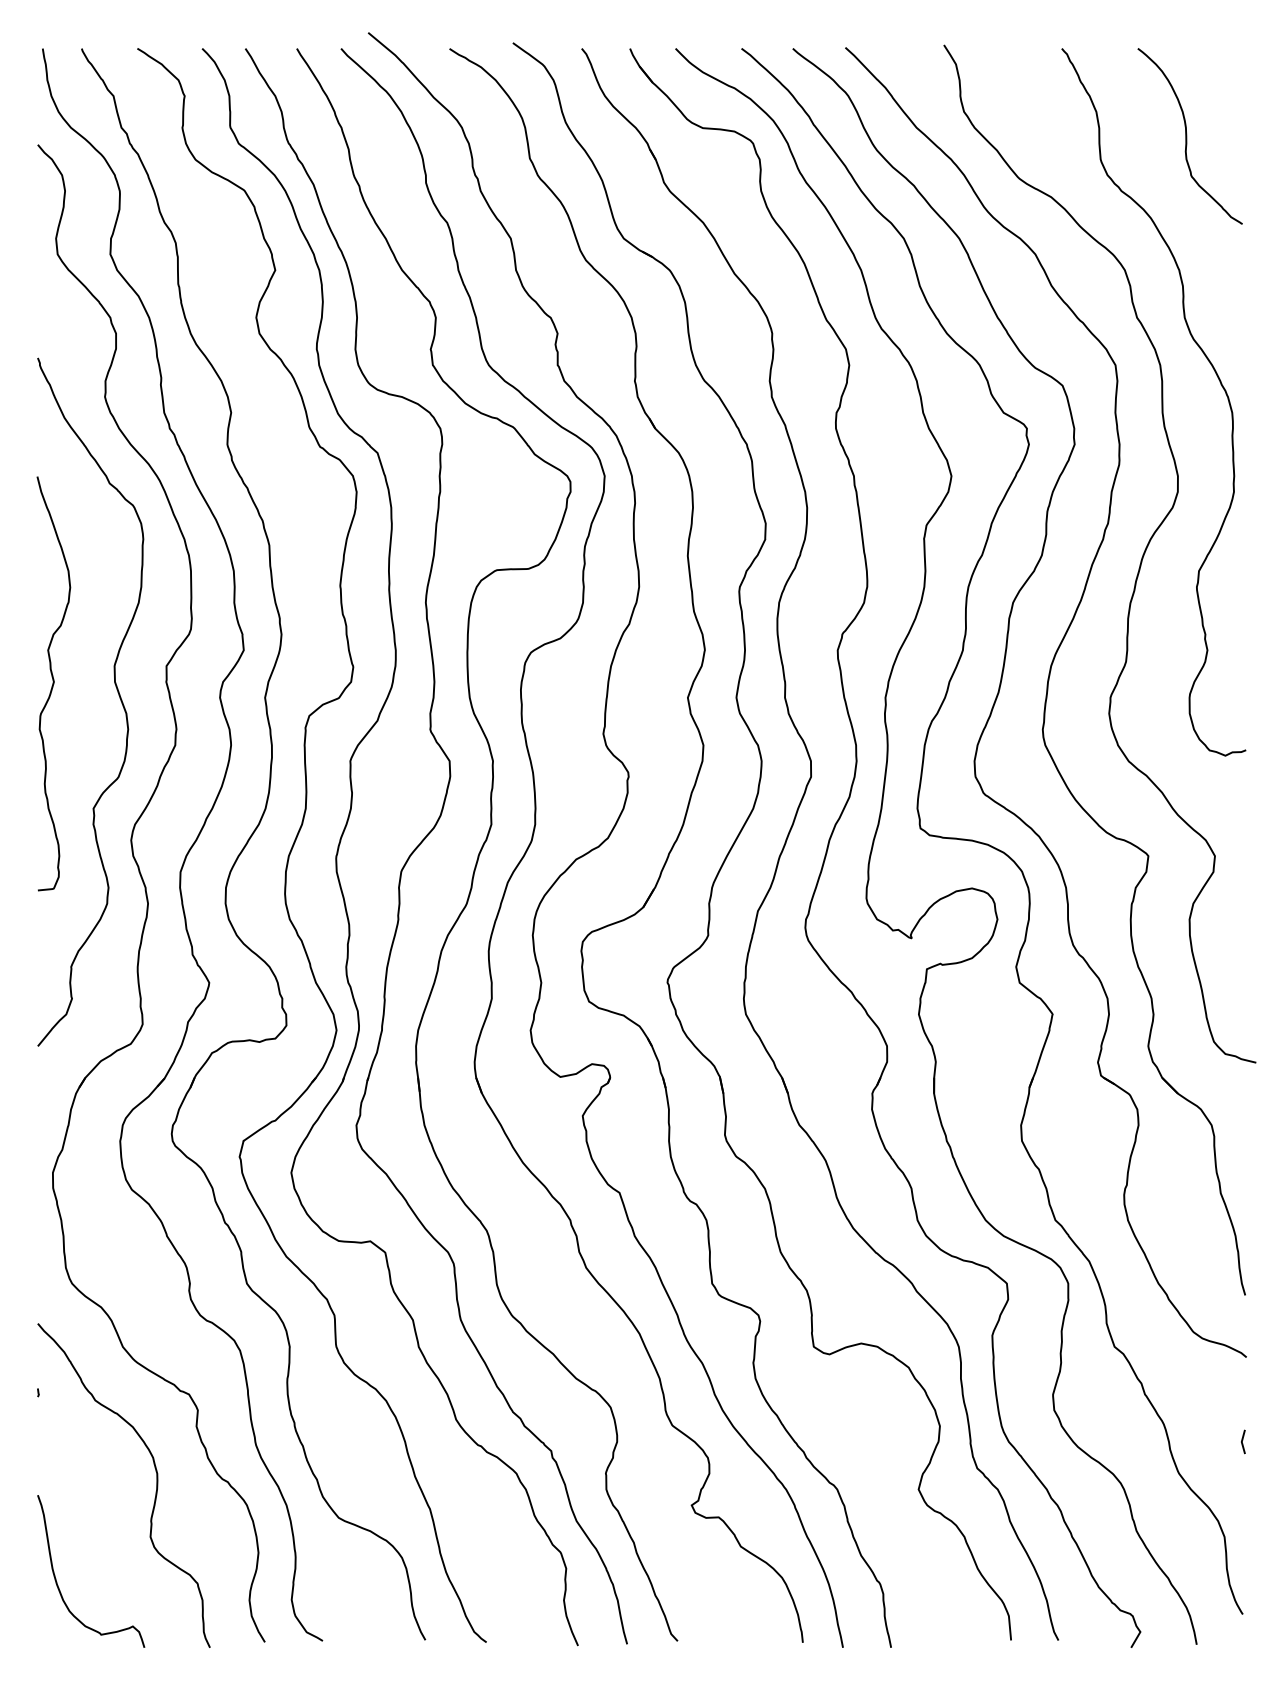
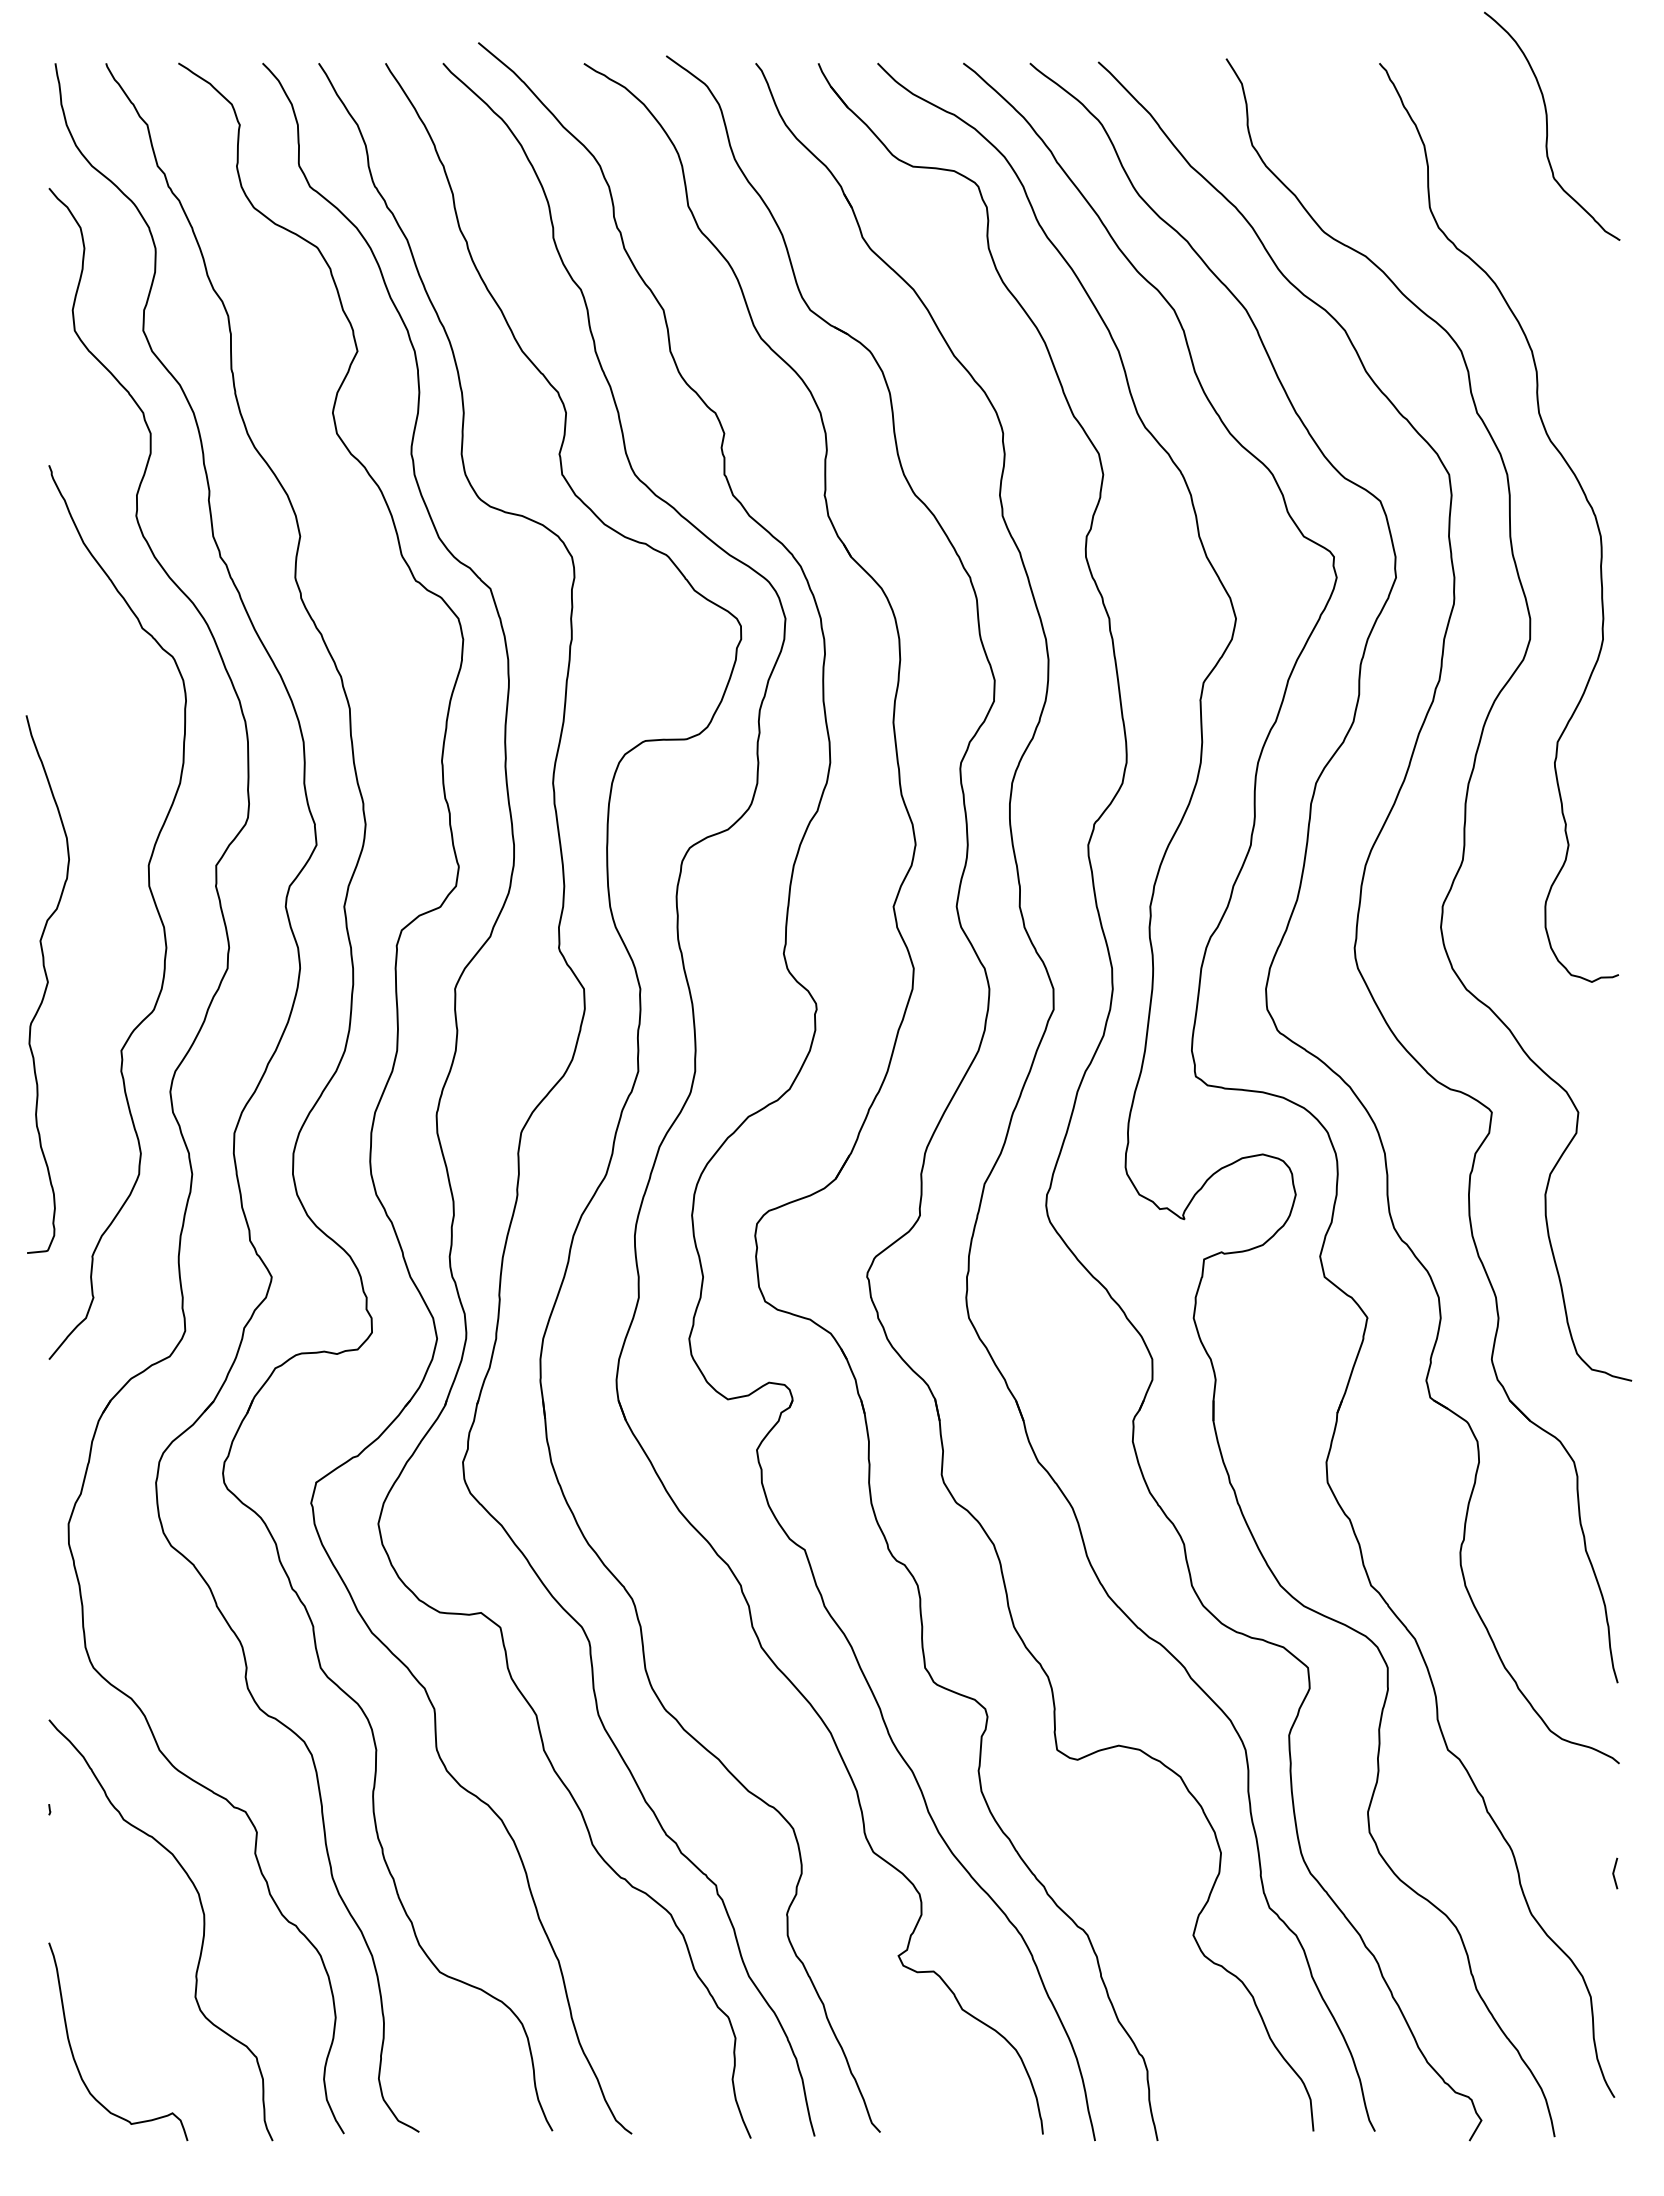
curve: (1186, 135) -> (1547, 125), moved
curve: (53, 683) -> (47, 984), moved

